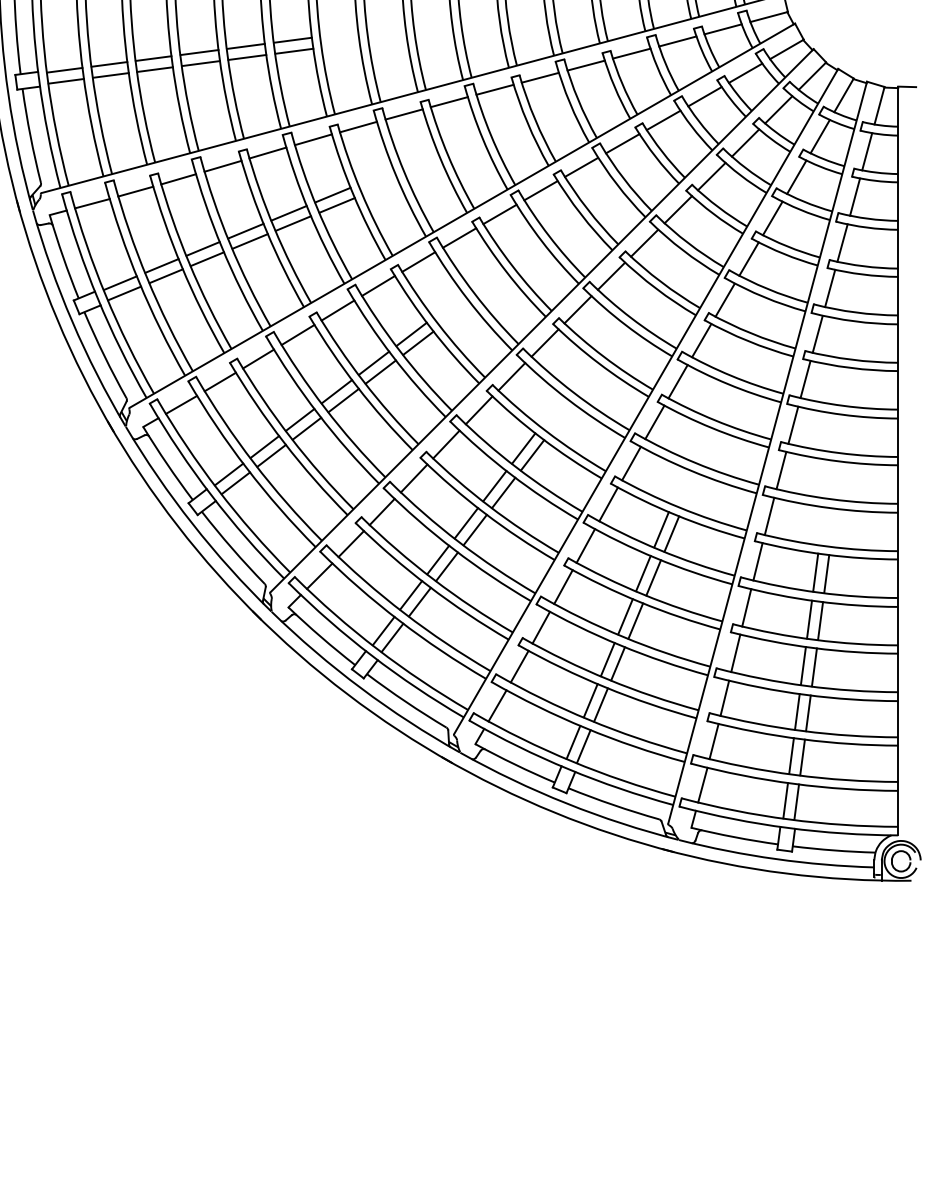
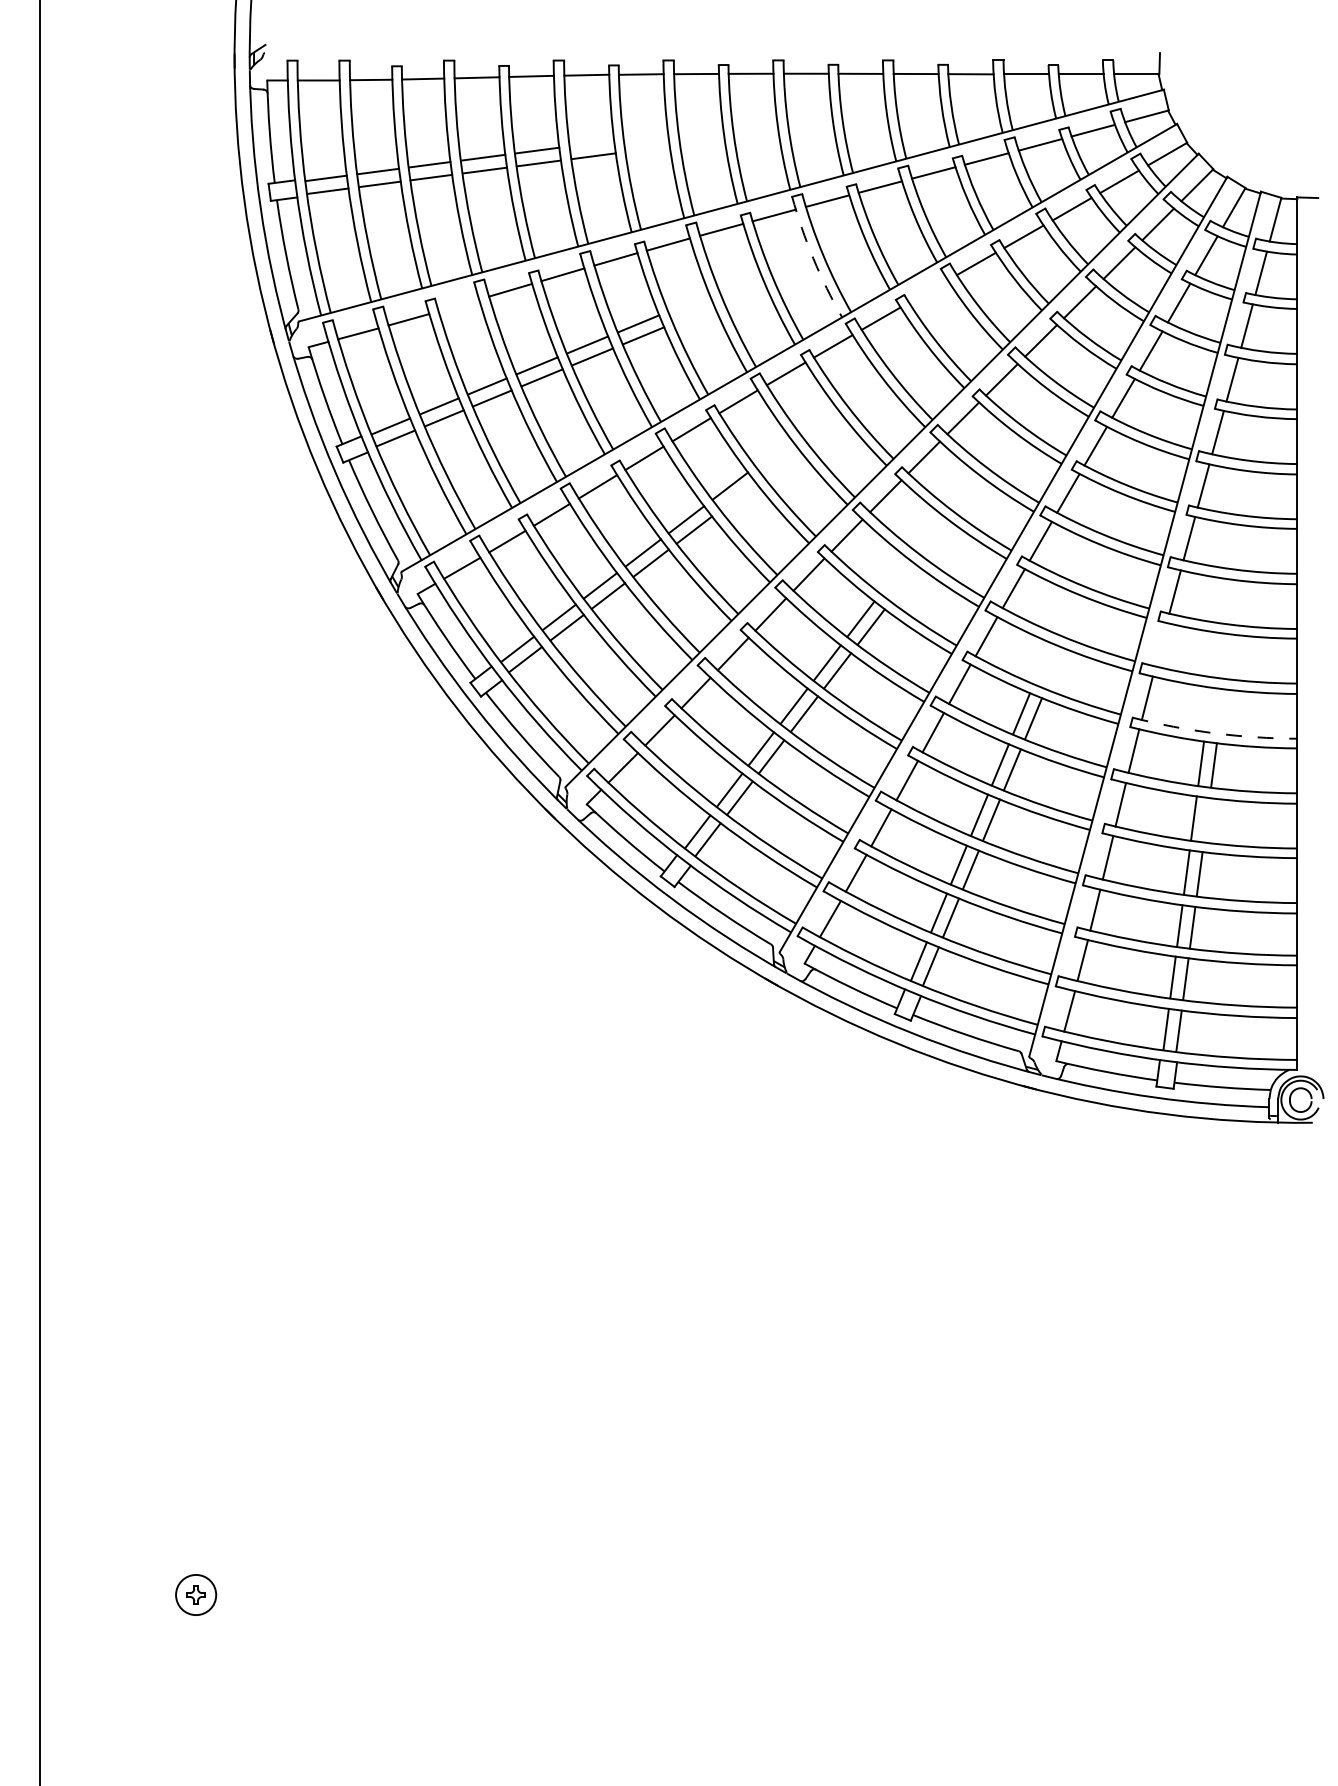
line: (292, 40) -> (591, 143), removed
arc: (483, 139) -> (813, 258), solid -> dashed
line: (581, 167) -> (928, 291), removed
line: (178, 179) -> (458, 305), removed
line: (417, 342) -> (737, 495), removed
line: (780, 470) -> (1160, 644), removed
arc: (827, 546) -> (1214, 733), solid -> dashed
line: (820, 621) -> (1206, 820), removed

